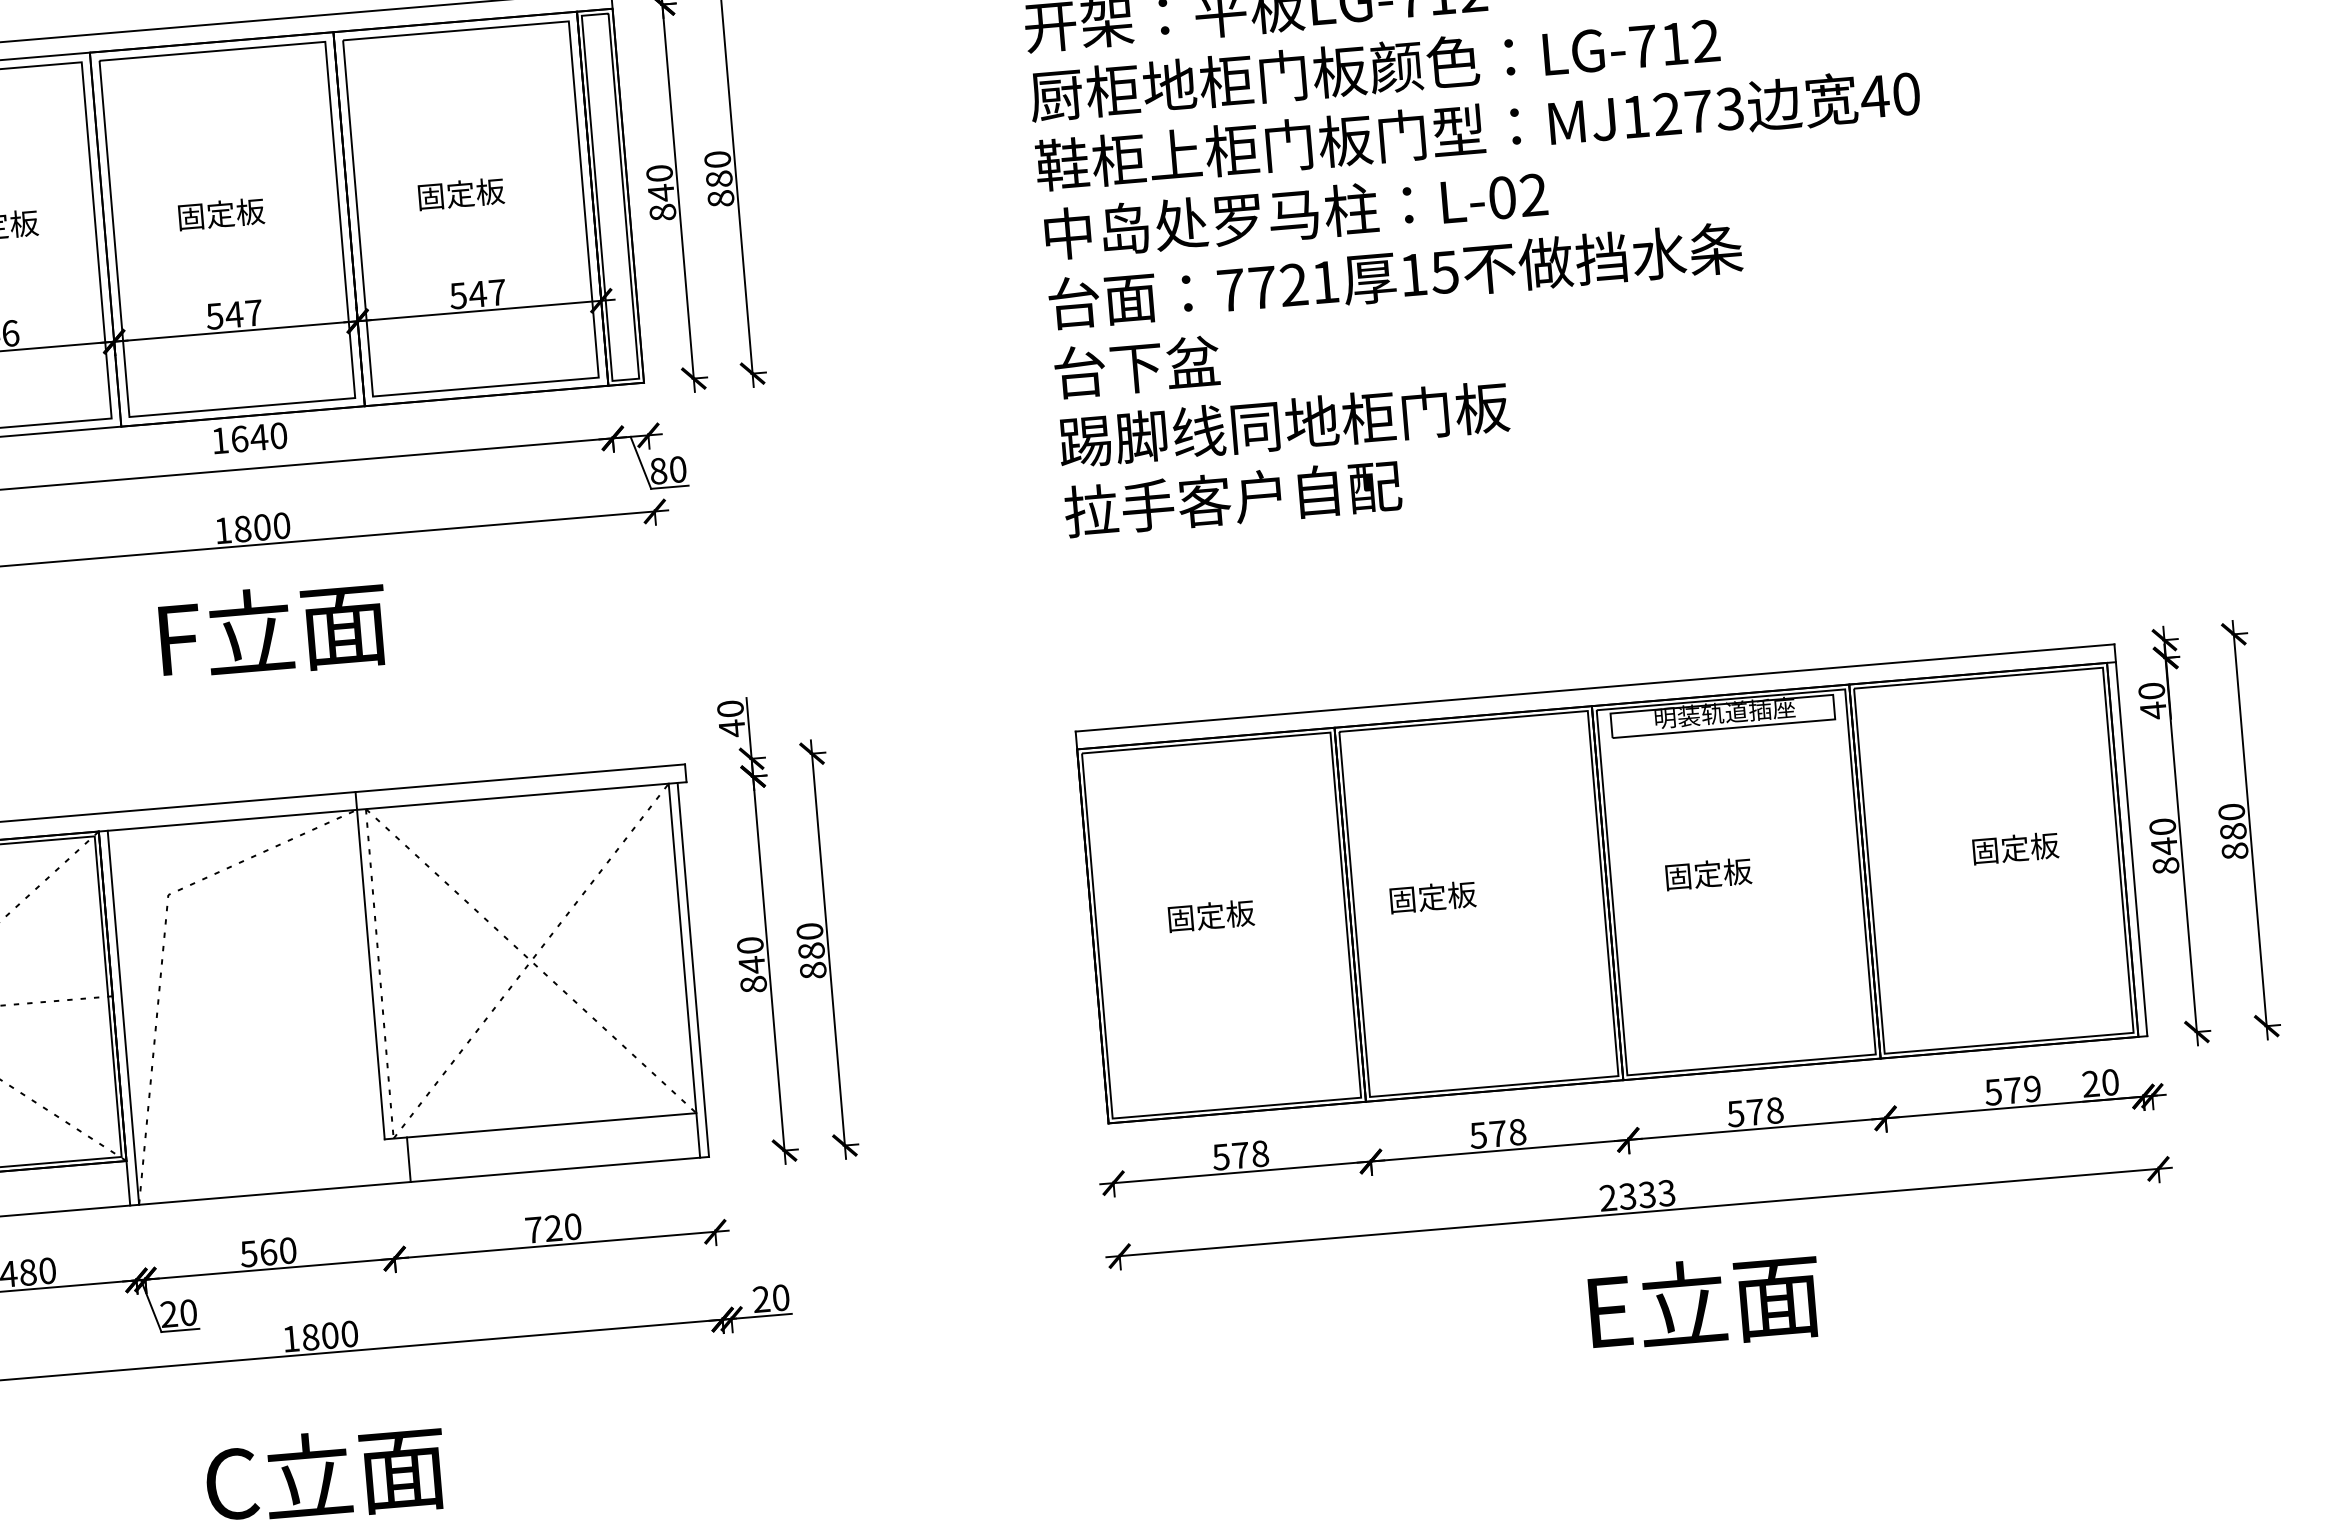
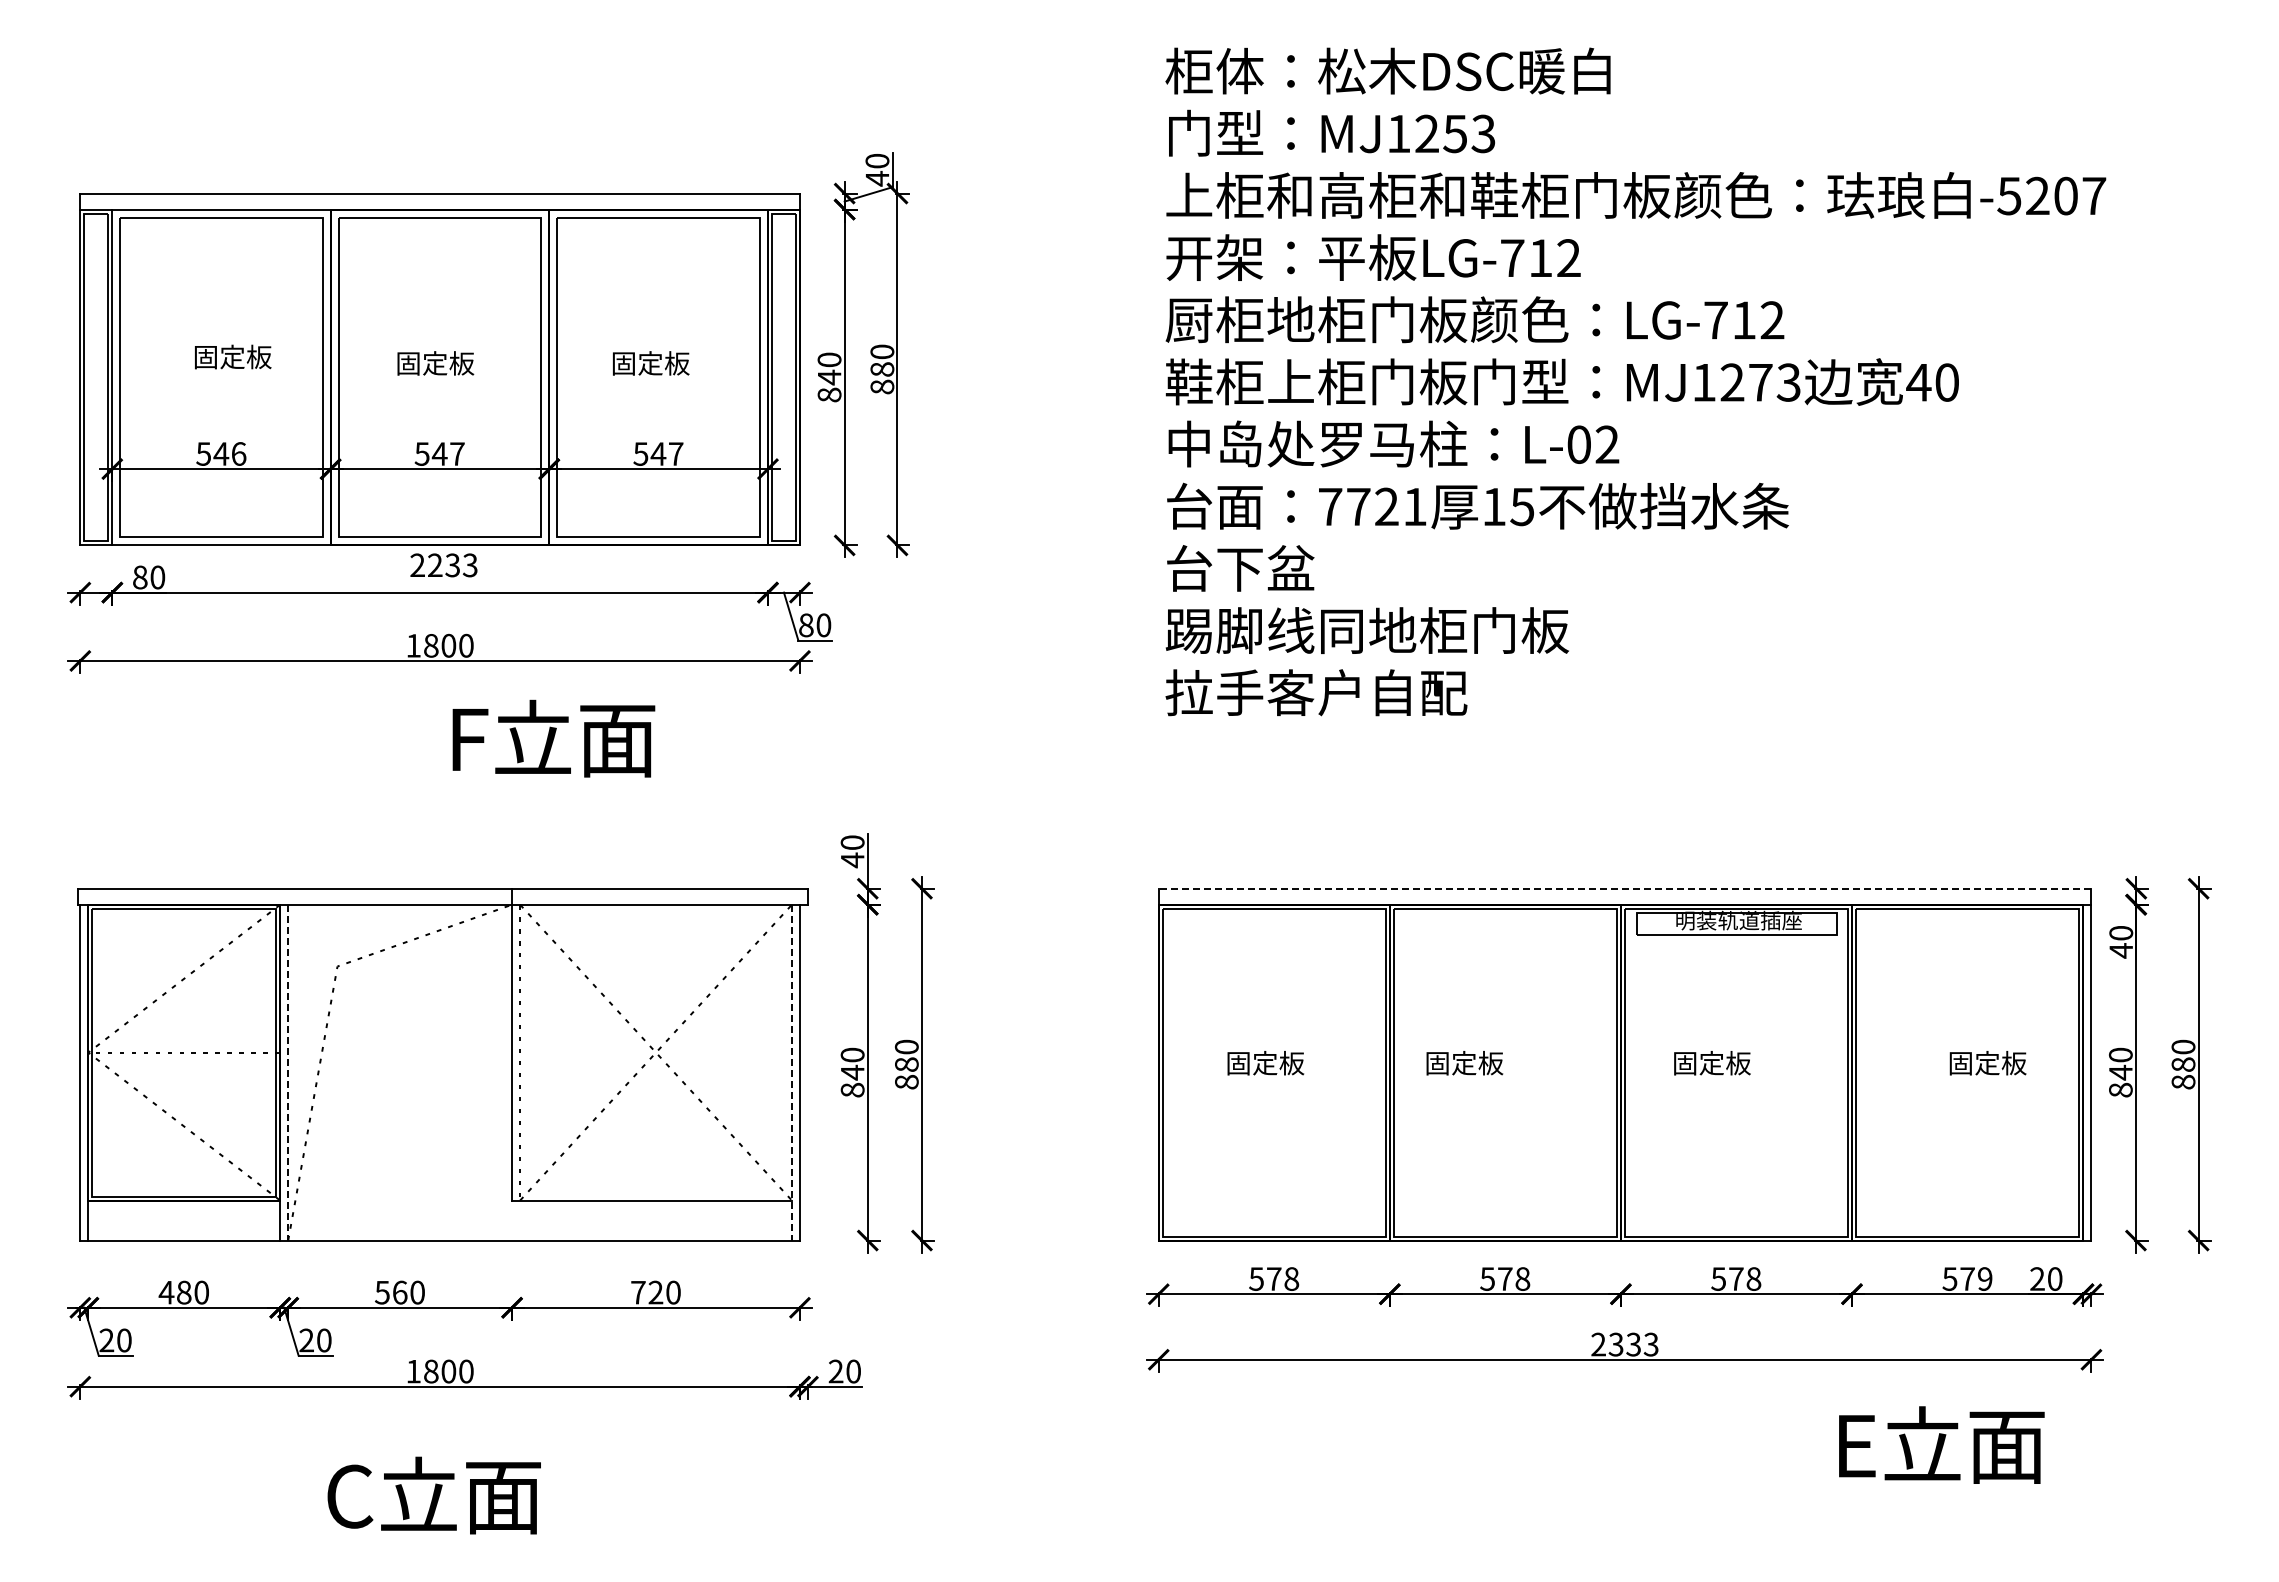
text: (248, 438) -> (443, 565), 1640 -> 2233
text: (272, 630) -> (553, 738), moved
line: (1594, 687) -> (1624, 888), solid -> dashed
line: (683, 970) -> (791, 1072), solid -> dashed
line: (123, 1017) -> (288, 1072), solid -> dashed
line: (409, 1159) -> (532, 1220), removed
text: (1704, 1302) -> (1941, 1444), moved

